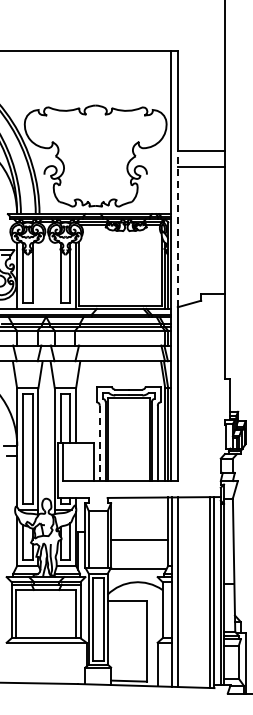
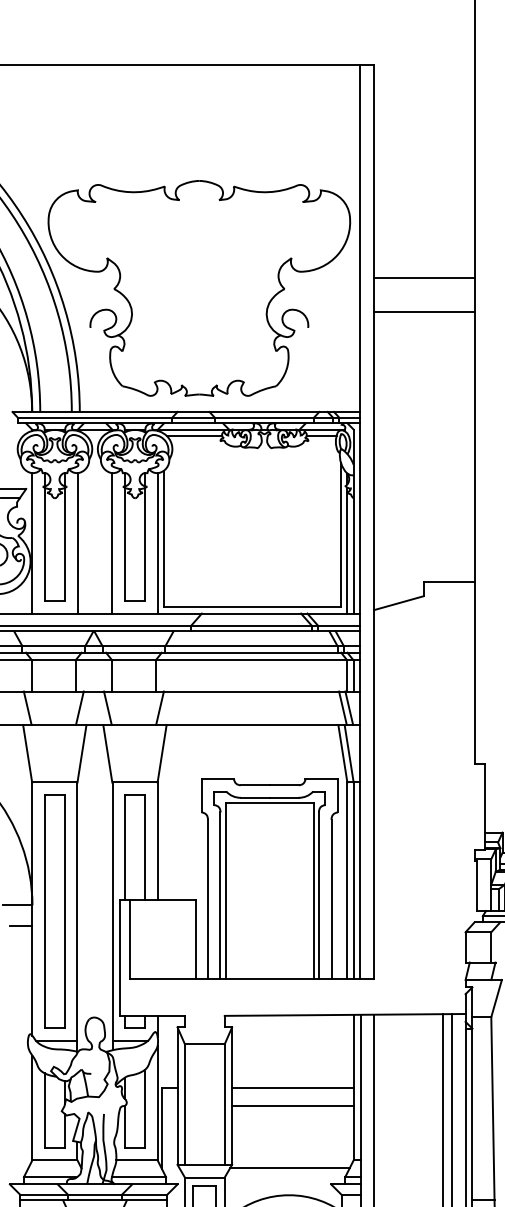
line: (177, 228) -> (373, 442), dashed -> solid
line: (38, 275) -> (77, 542), added
line: (54, 275) -> (111, 542), added
line: (99, 443) -> (207, 900), dashed -> solid
line: (139, 532) -> (292, 1089), added

